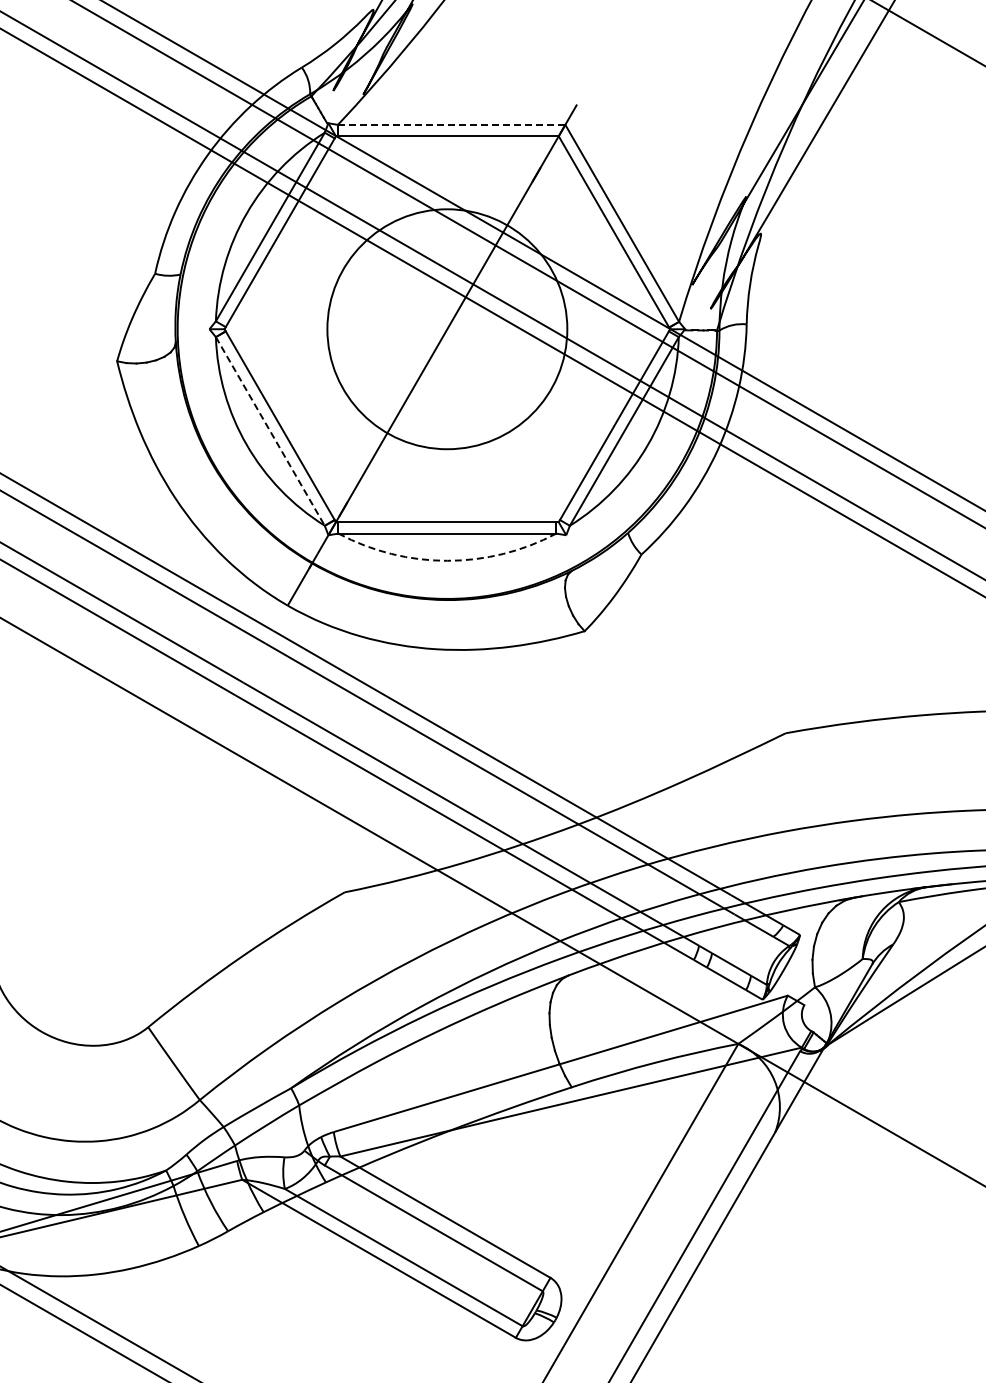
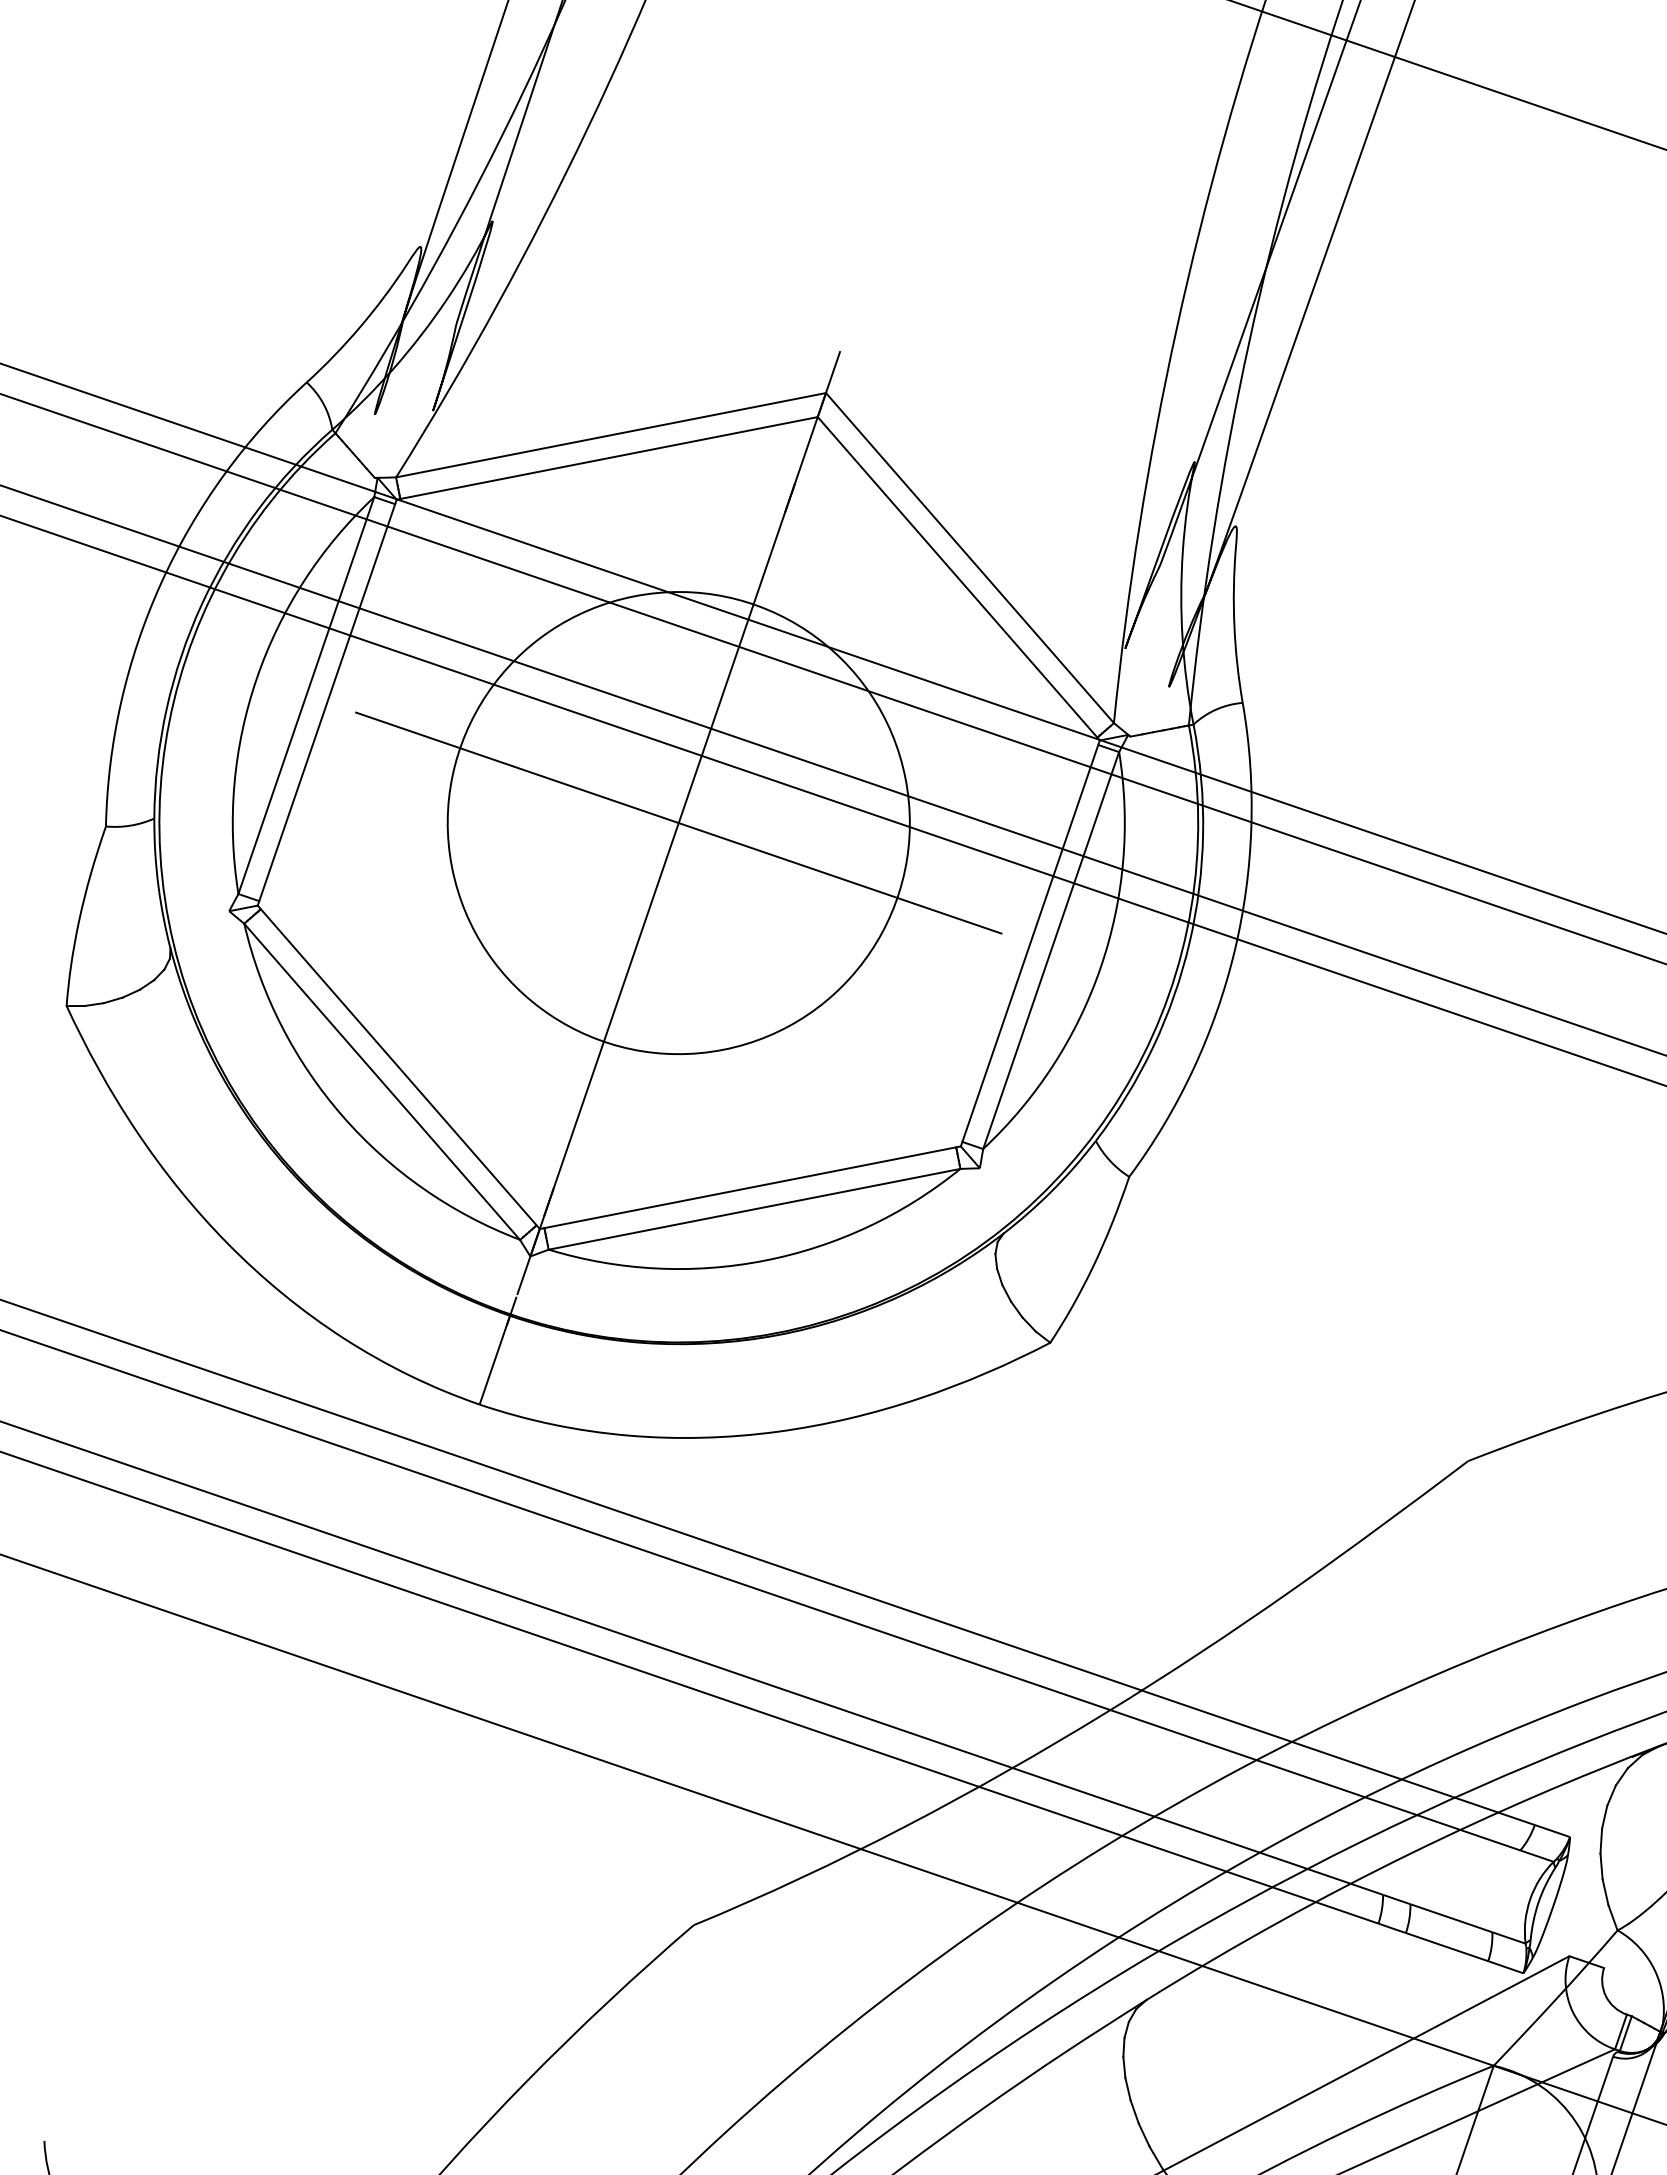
line: (451, 124) -> (610, 434), dashed -> solid
line: (447, 328) -> (678, 821), added
line: (270, 431) -> (382, 1081), dashed -> solid
arc: (447, 560) -> (764, 1260), dashed -> solid

